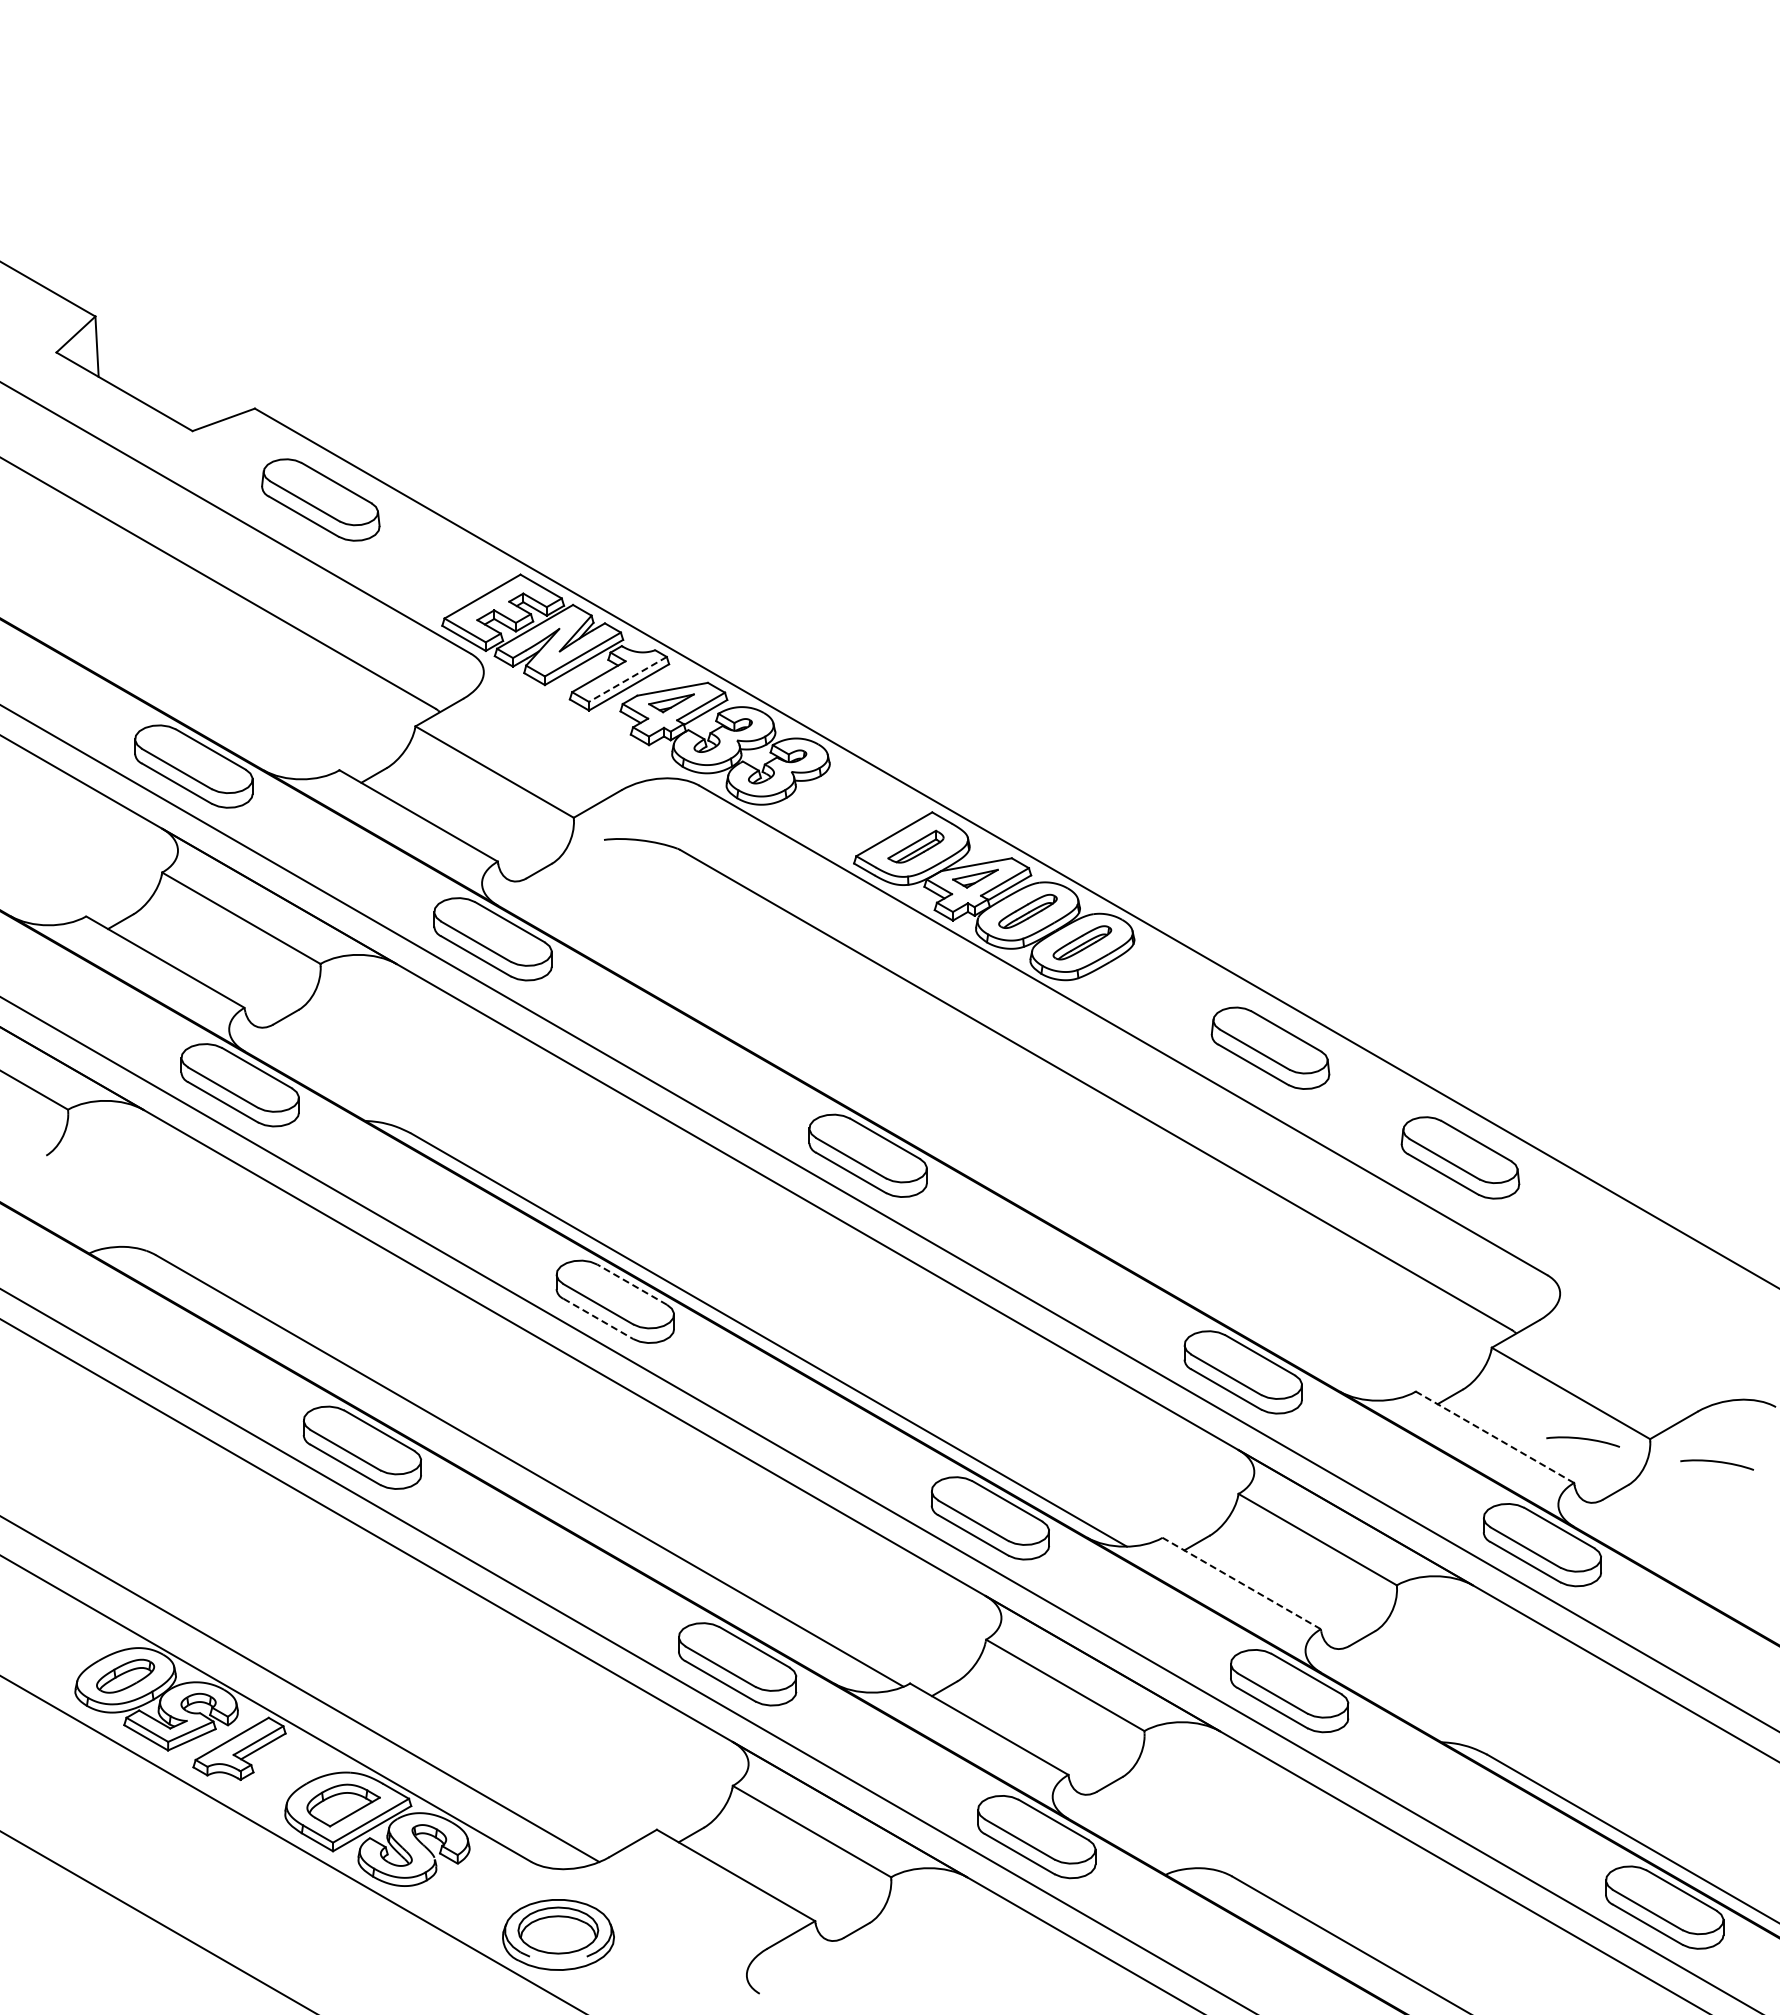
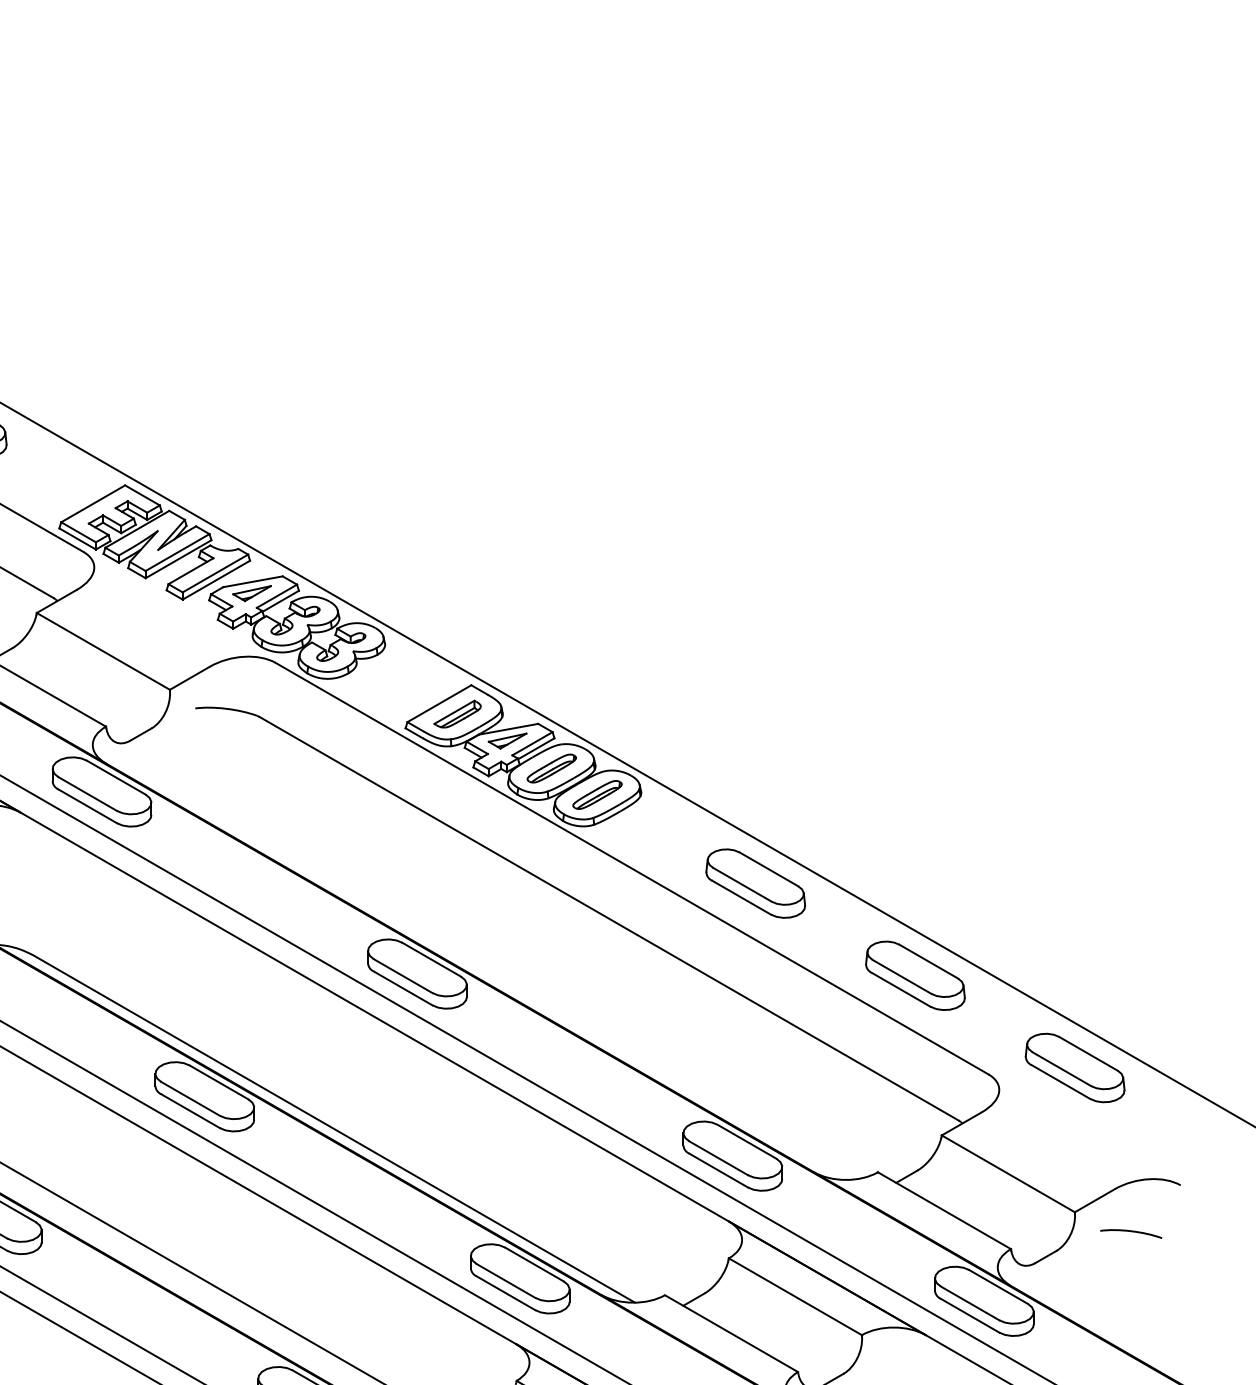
line: (627, 679) -> (215, 573), dashed -> solid
part: (1650, 1267) -> (1075, 1067), added
line: (631, 1284) -> (218, 1082), dashed -> solid
line: (598, 1319) -> (190, 1111), dashed -> solid
line: (1494, 1437) -> (944, 1210), dashed -> solid
curve: (1582, 1439) -> (1018, 1212), removed
line: (1241, 1583) -> (731, 1333), dashed -> solid

